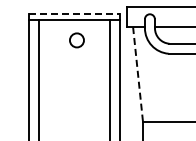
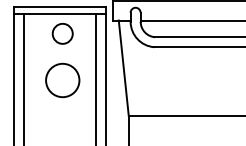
line: (74, 14) -> (60, 7), dashed -> solid
circle: (76, 40) -> (62, 33), size x1.43
line: (137, 75) -> (123, 68), dashed -> solid
circle: (76, 87) -> (62, 80), added

